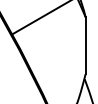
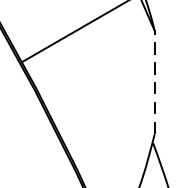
line: (85, 45) -> (154, 82), solid -> dashed

